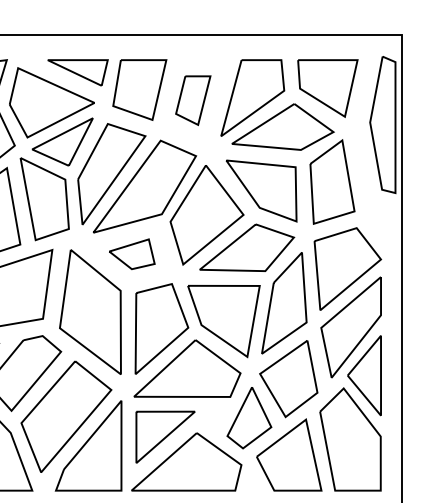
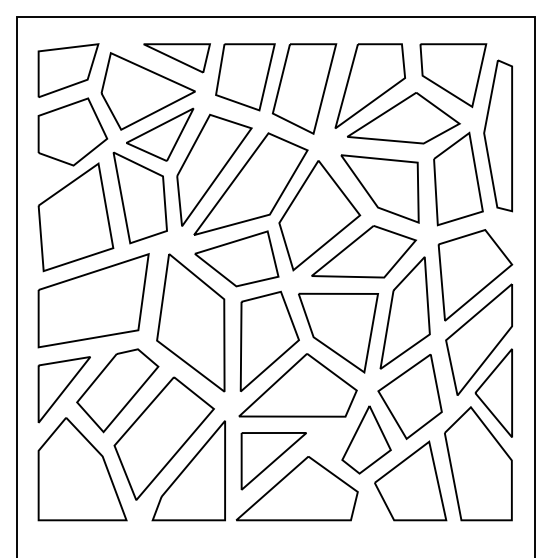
part: (193, 100) -> (304, 88), size x1.67
part: (382, 124) -> (497, 135), moved
part: (131, 253) -> (236, 258), size x1.67

